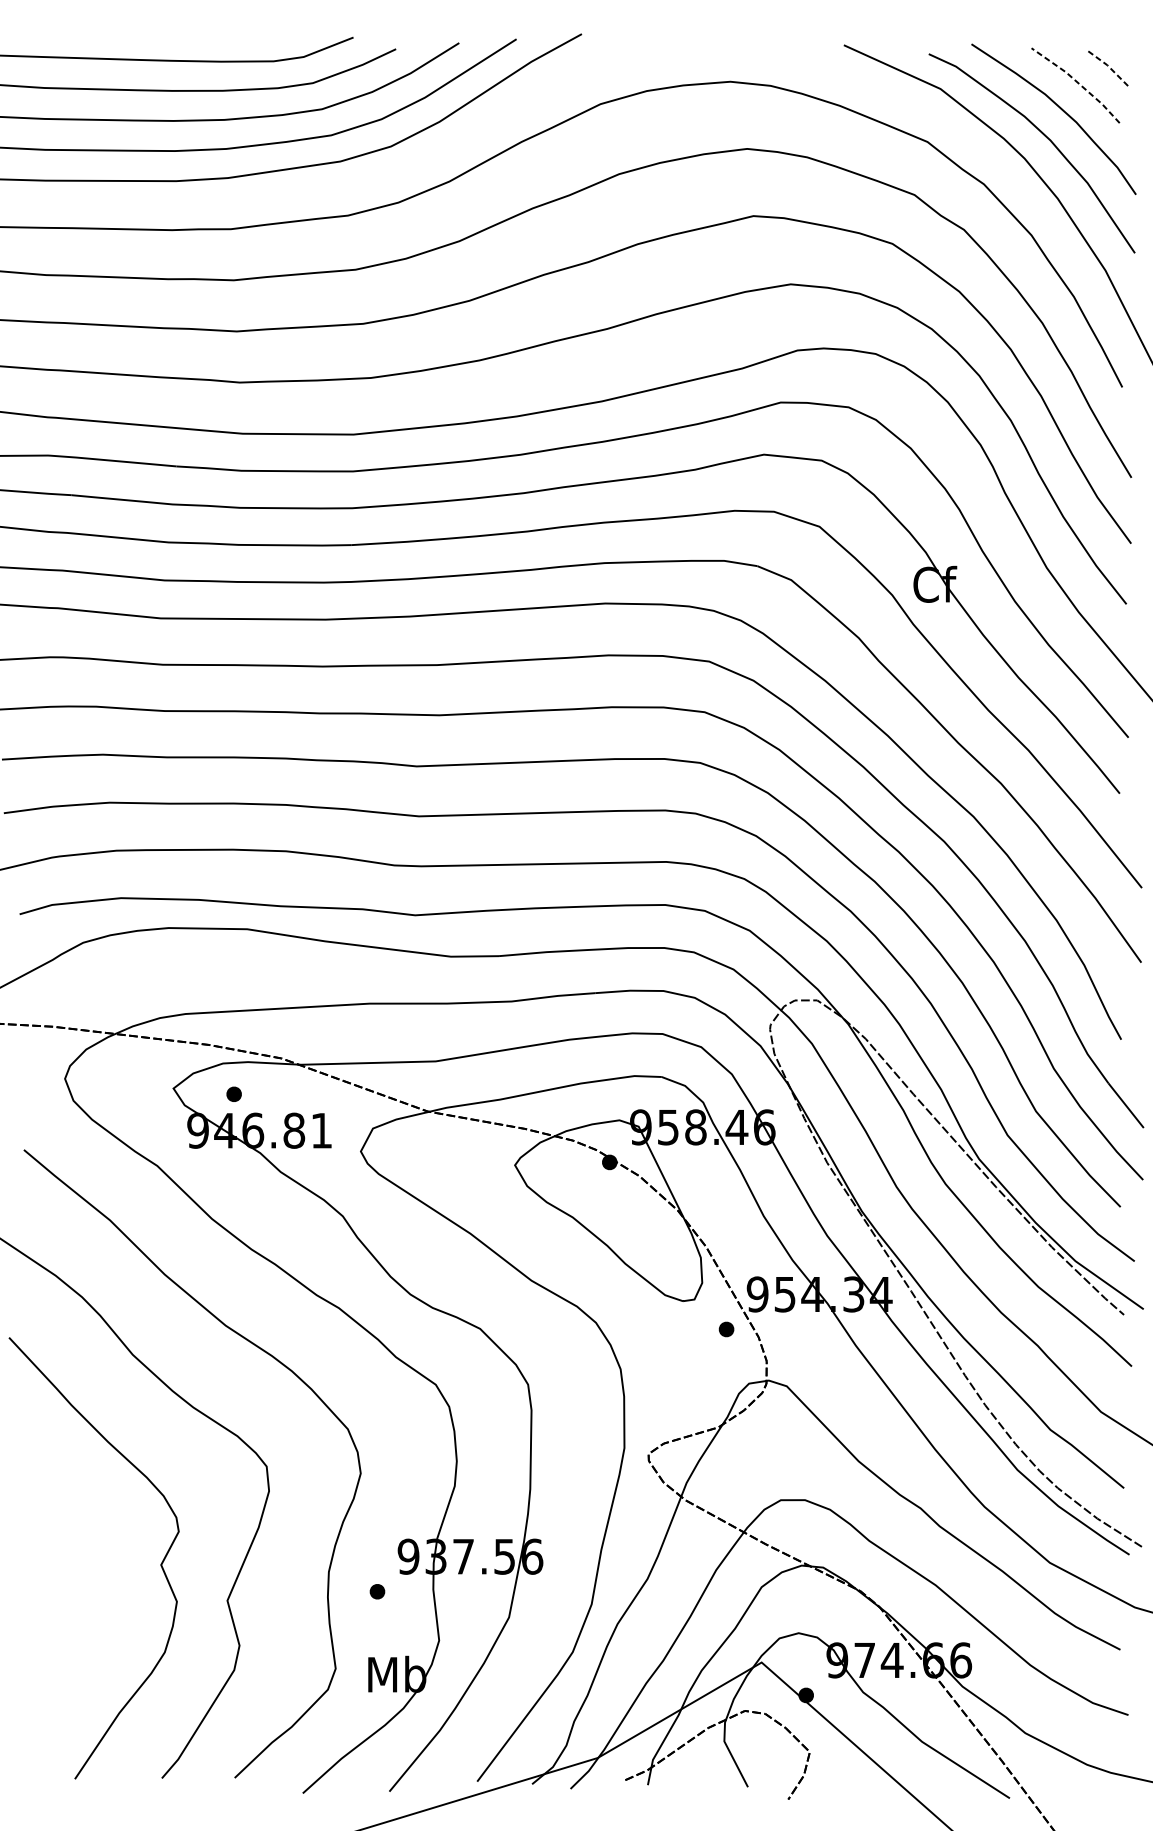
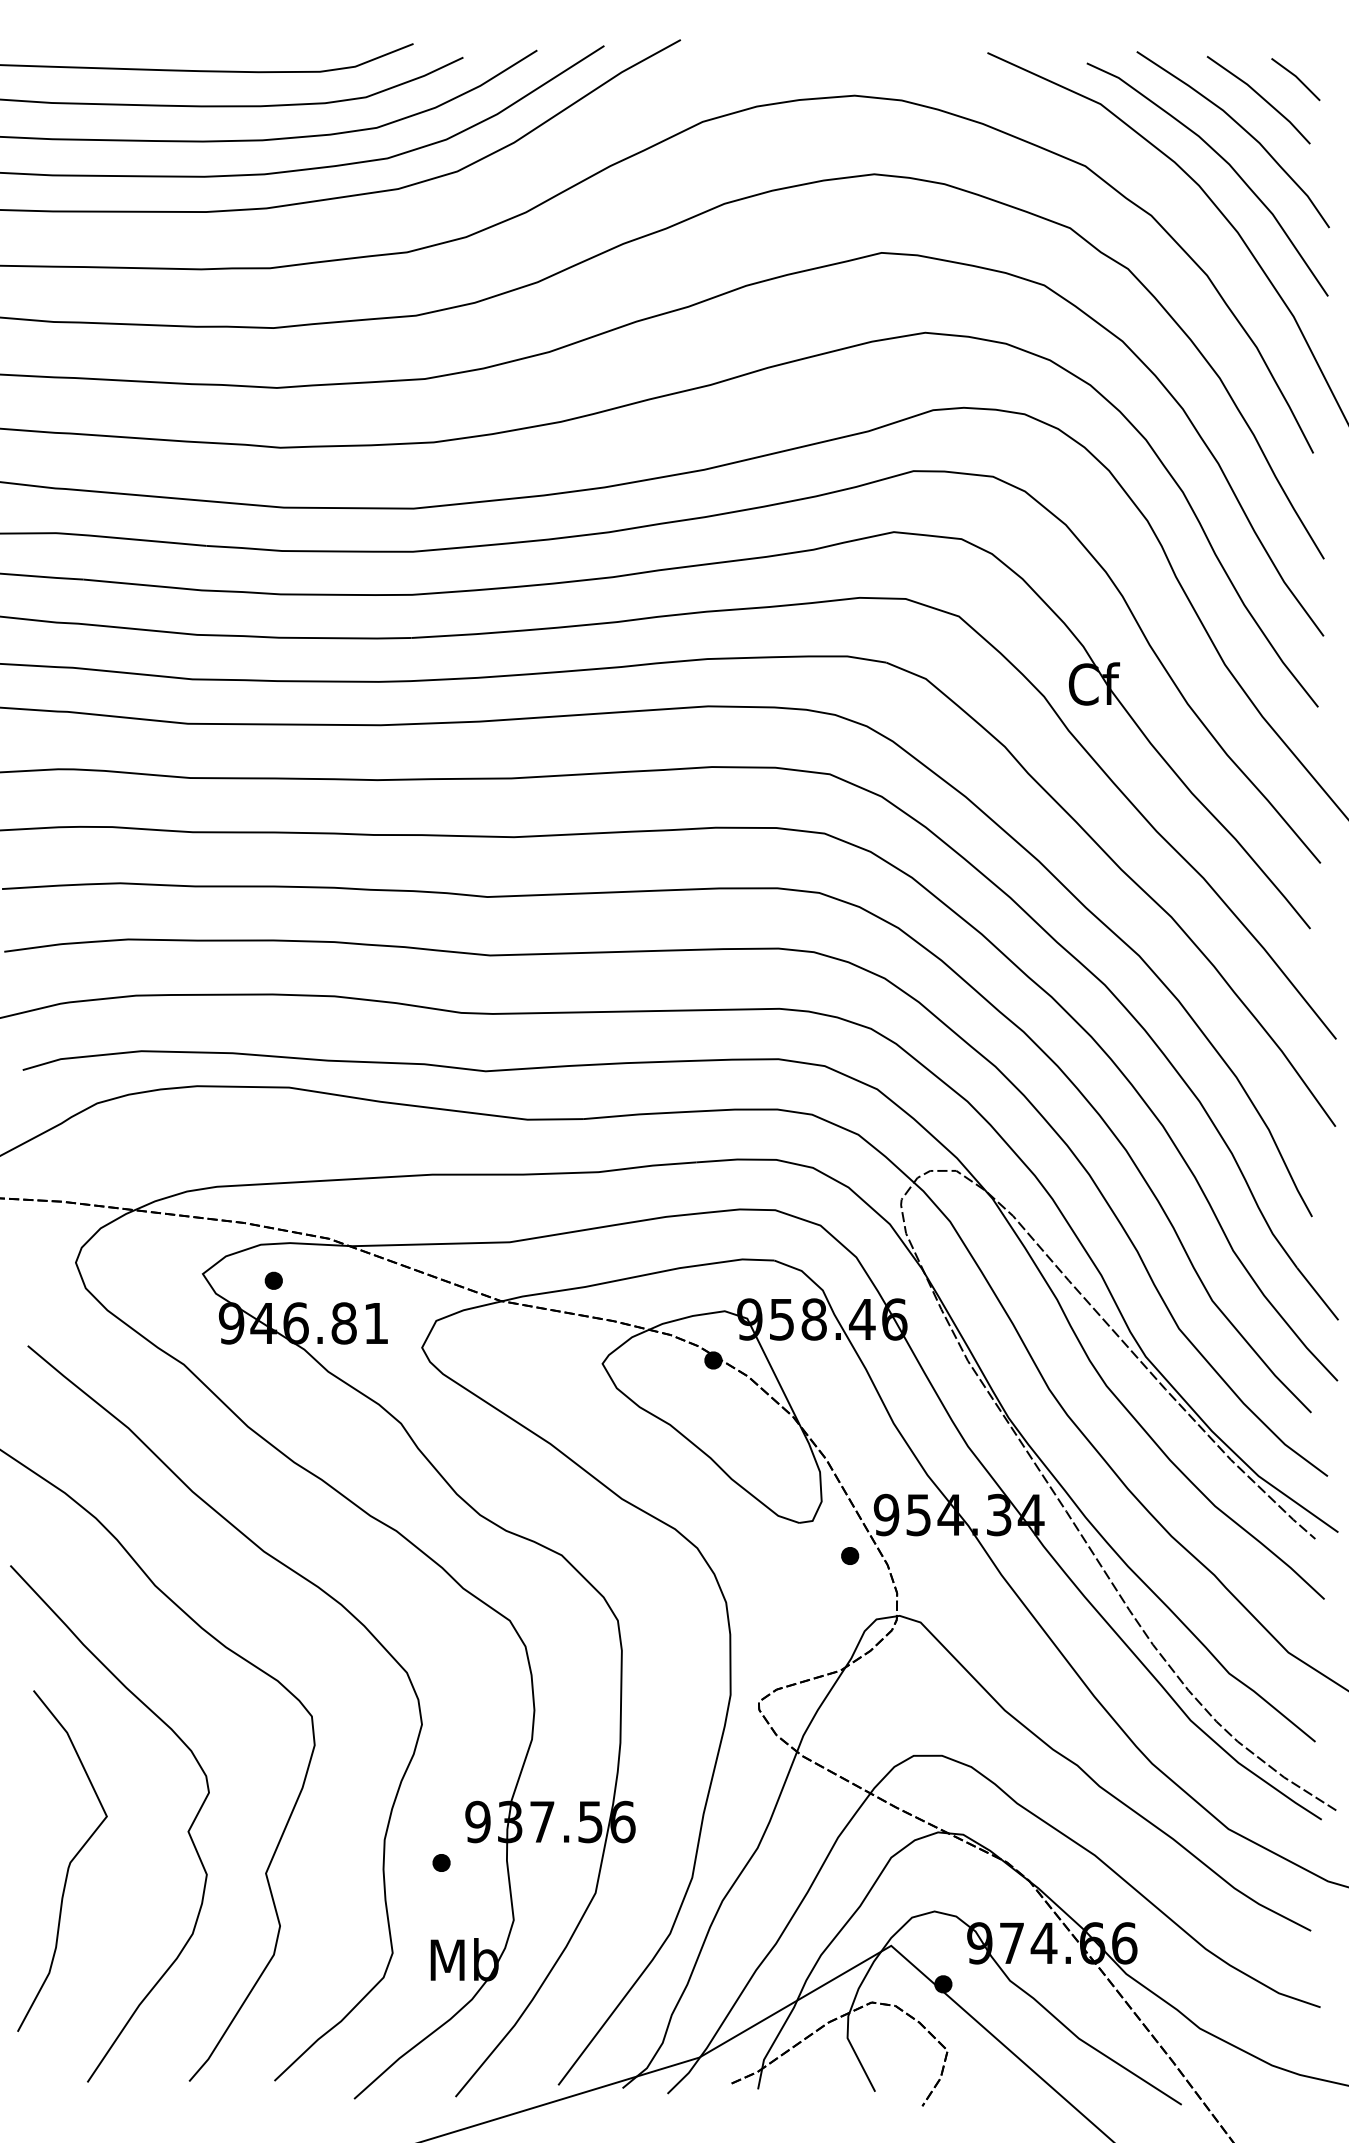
line: (1107, 66) -> (1296, 77), dashed -> solid
line: (1078, 82) -> (1261, 96), dashed -> solid
curve: (58, 1593) -> (68, 1864), added

